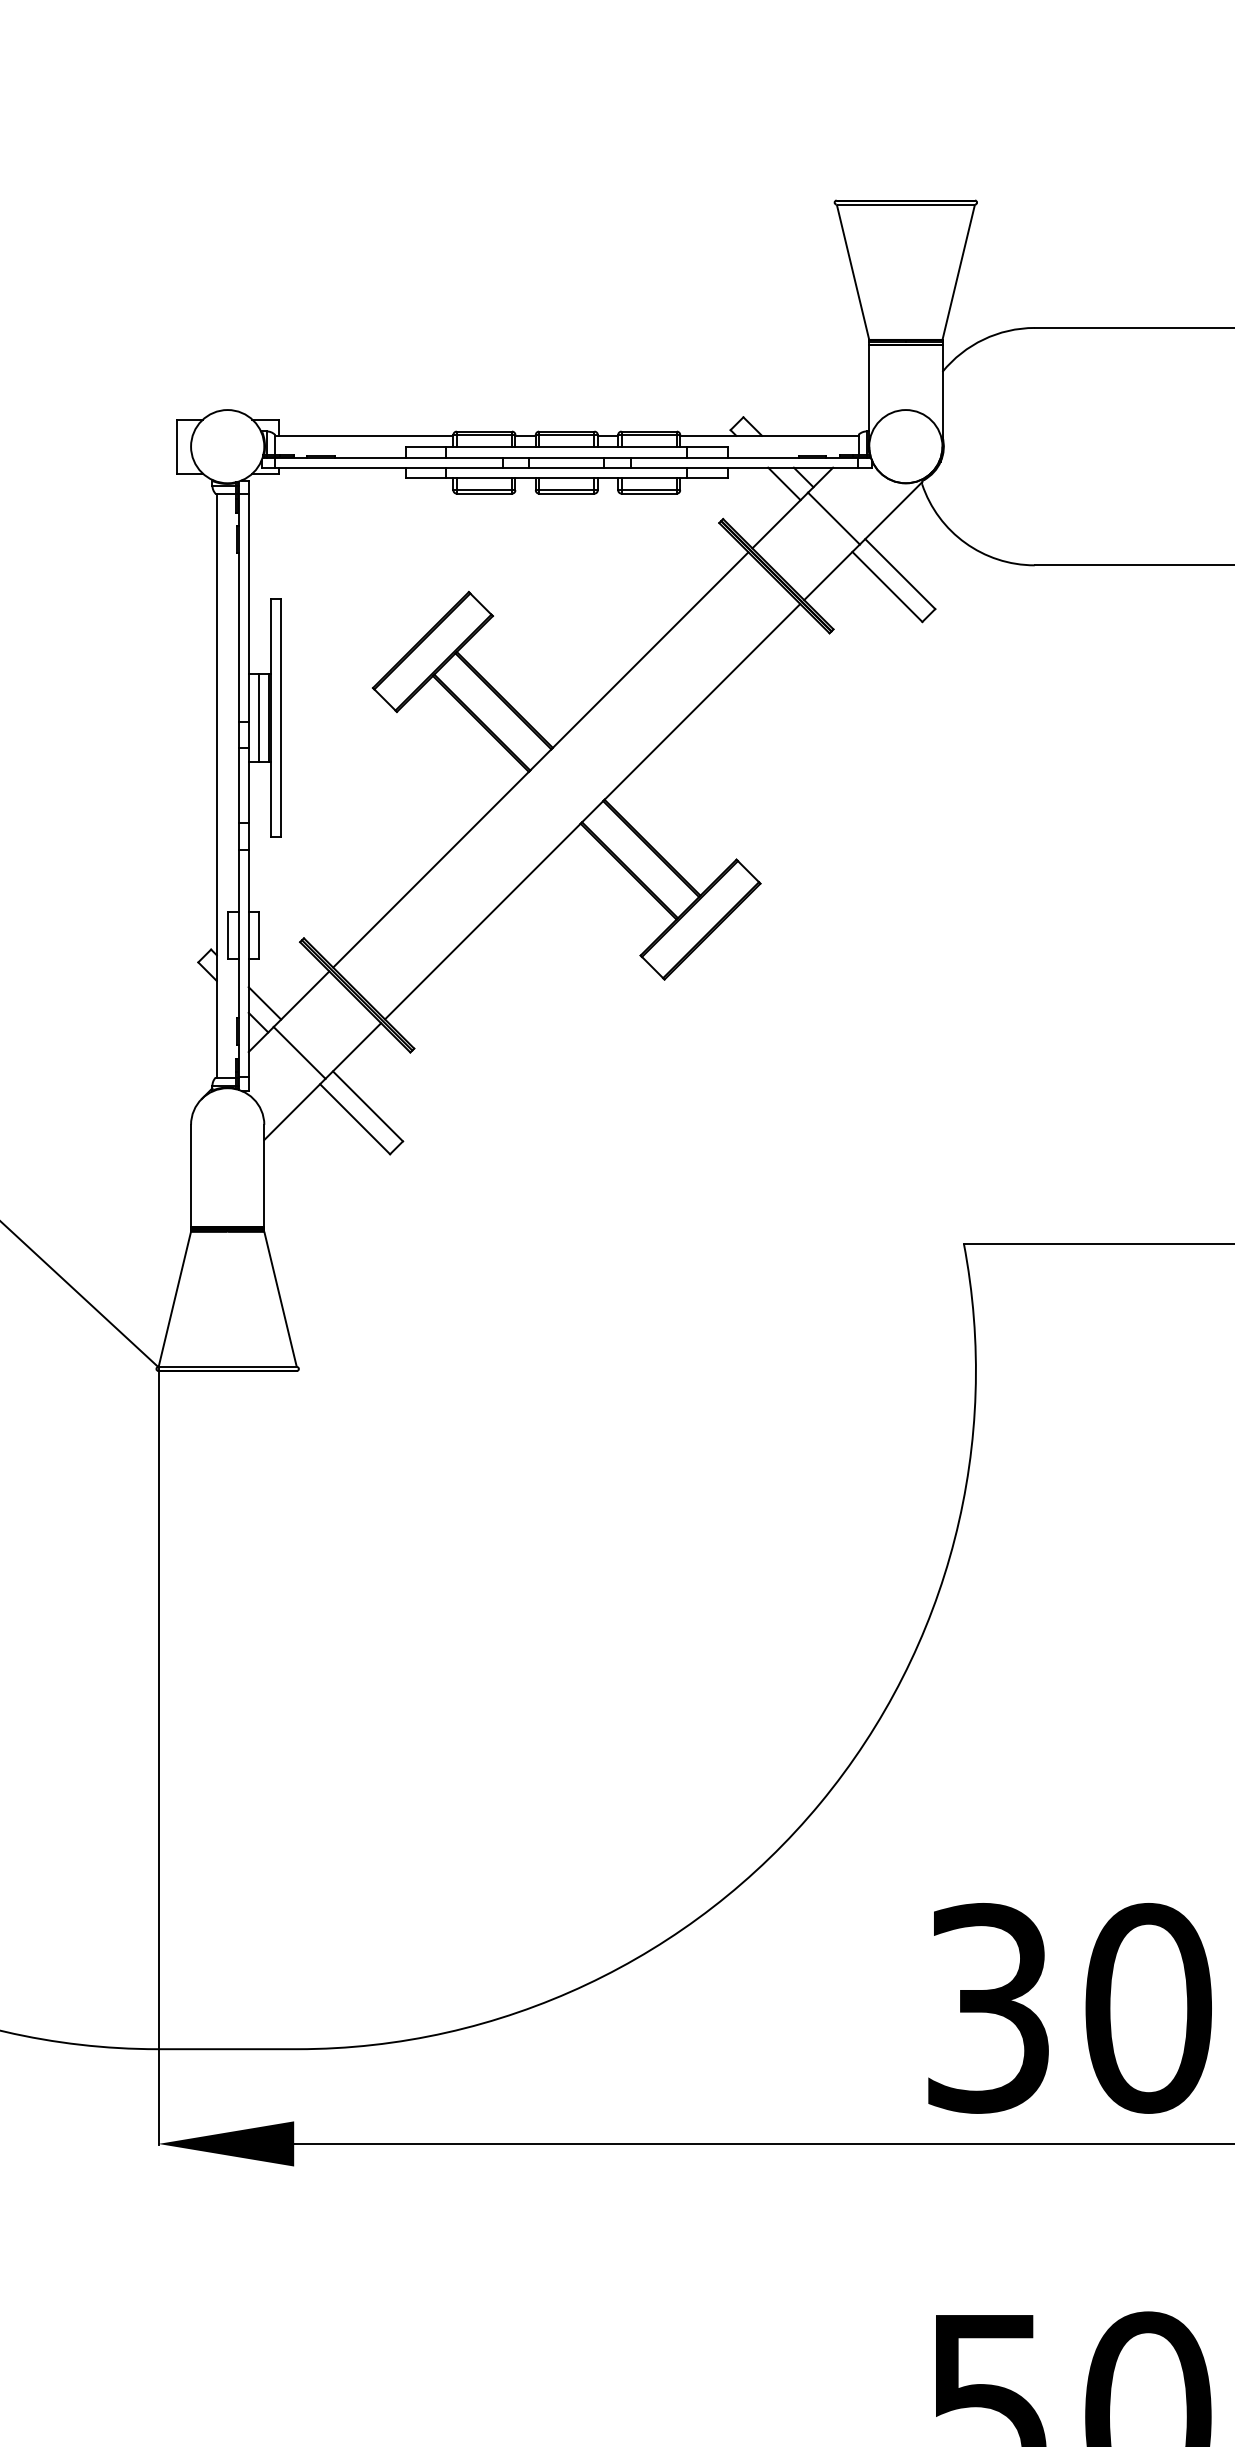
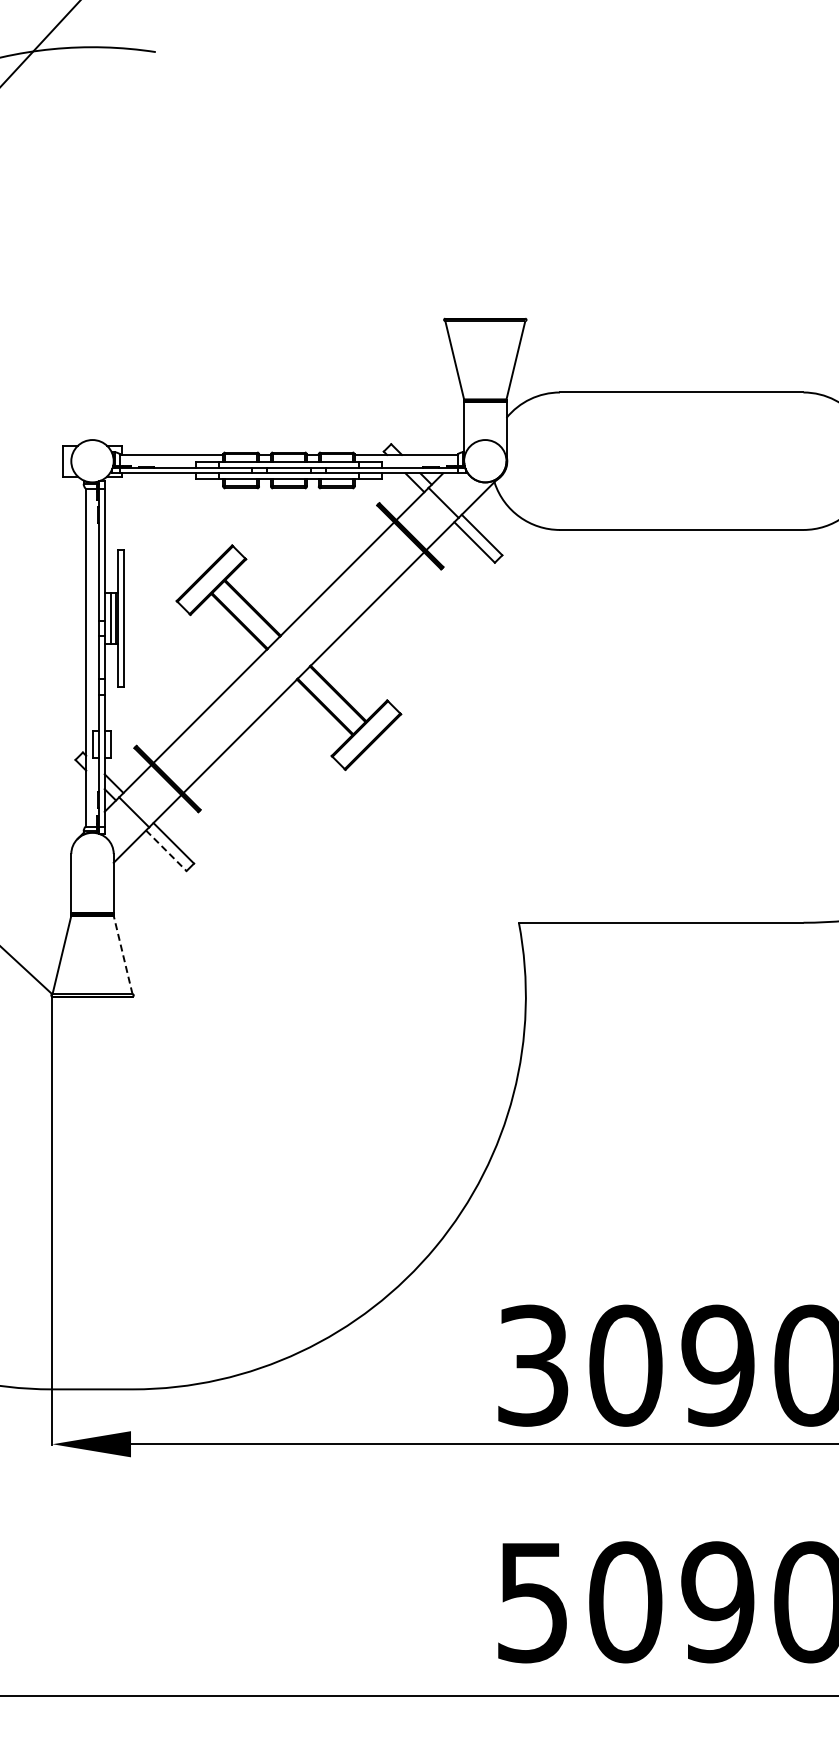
line: (355, 1118) -> (166, 850), solid -> dashed
line: (281, 1300) -> (123, 955), solid -> dashed

